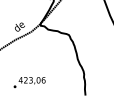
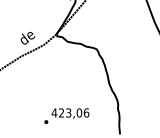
text: (29, 82) -> (66, 116), moved

